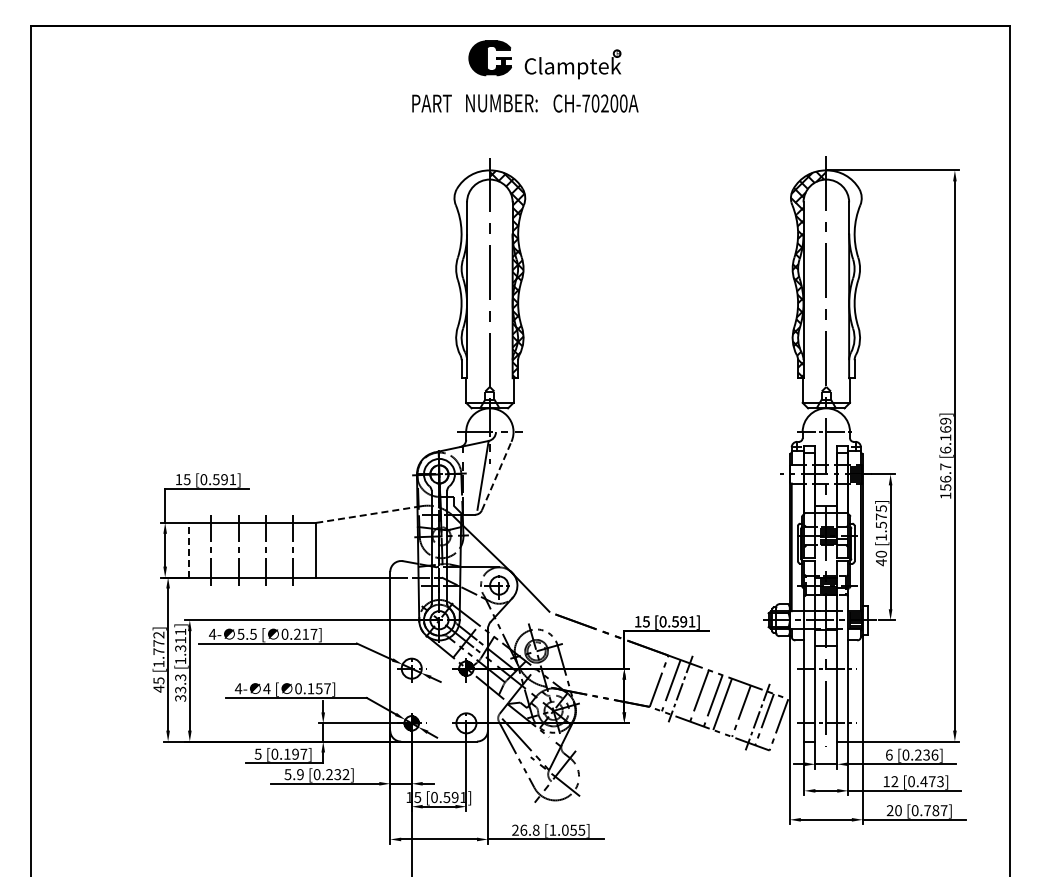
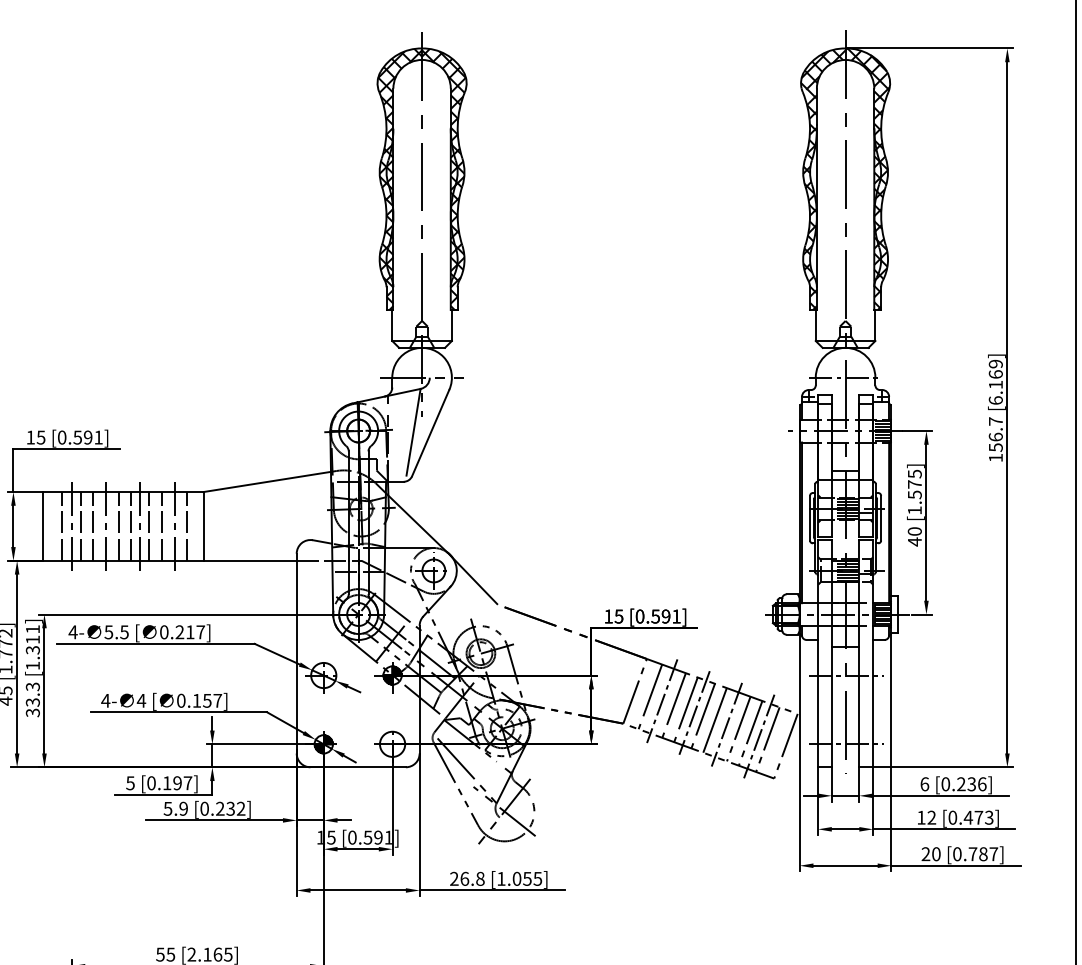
hatch: (471, 274) -> (398, 179), added
hatch: (843, 274) -> (867, 179), added
line: (496, 475) -> (430, 432), dashed -> solid
line: (367, 514) -> (268, 481), dashed -> solid
line: (188, 549) -> (42, 525), dashed -> solid
line: (204, 549) -> (62, 525), added
line: (218, 549) -> (80, 525), added
line: (228, 549) -> (93, 525), added
line: (248, 549) -> (118, 525), added
line: (258, 549) -> (130, 525), added
line: (273, 549) -> (149, 525), added
line: (283, 549) -> (162, 525), added
line: (303, 549) -> (187, 525), added
line: (689, 692) -> (673, 705), added
line: (706, 698) -> (694, 713), added
line: (731, 707) -> (726, 724), added
line: (750, 714) -> (750, 733), added

